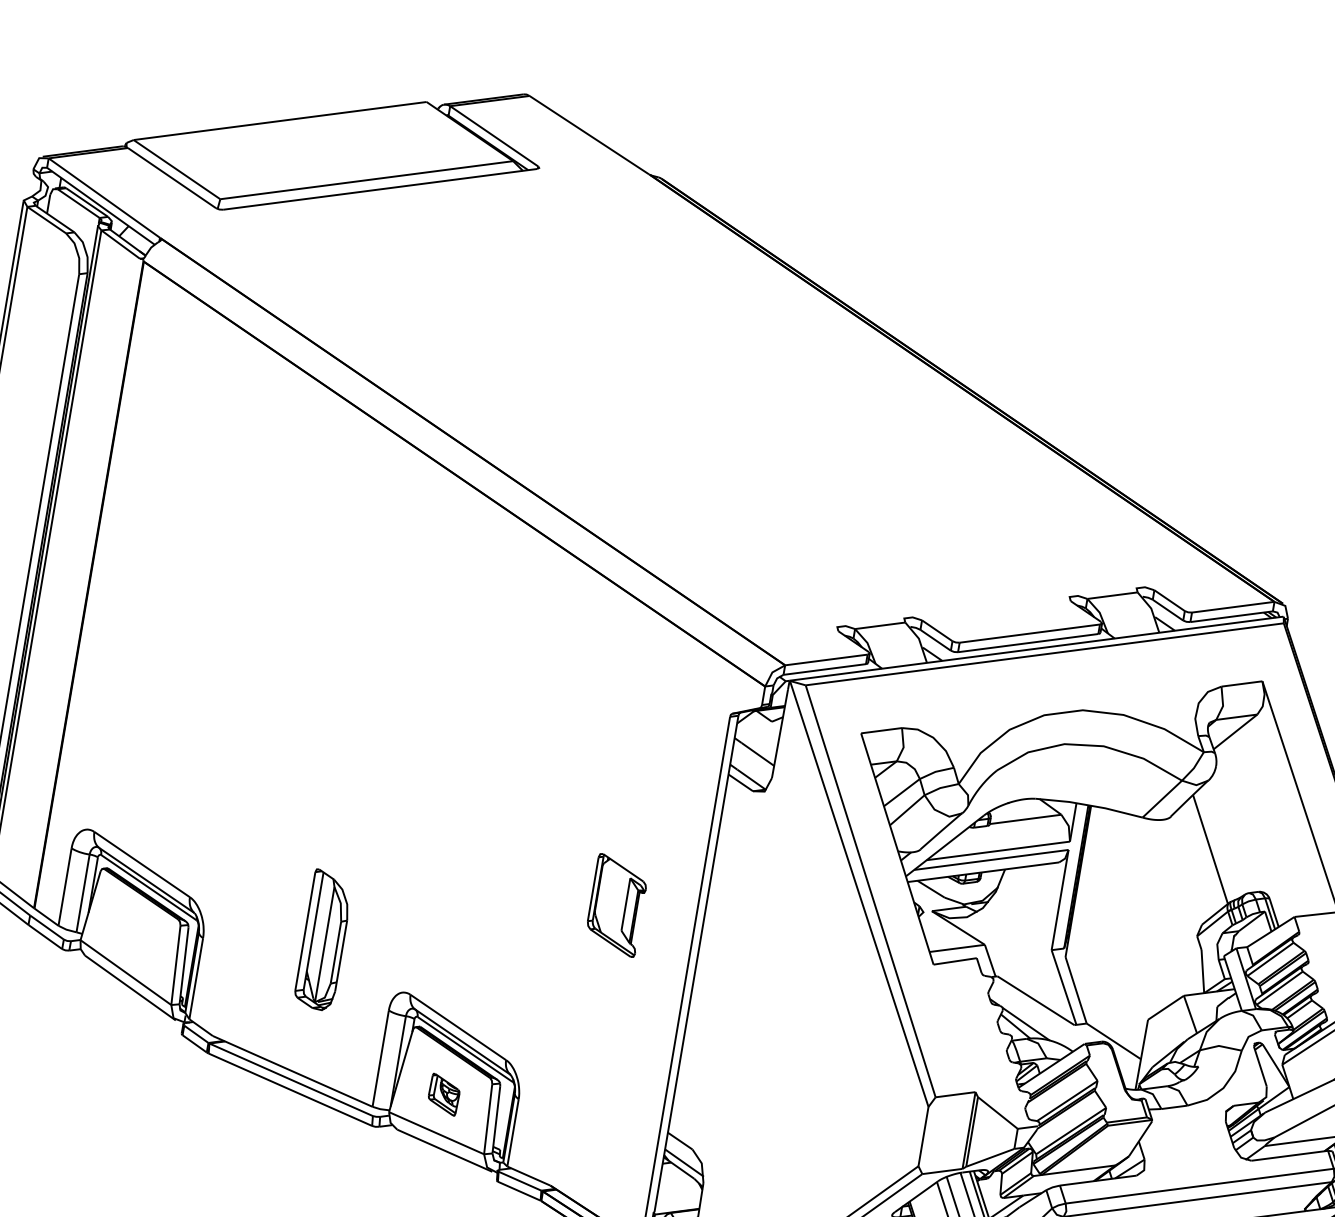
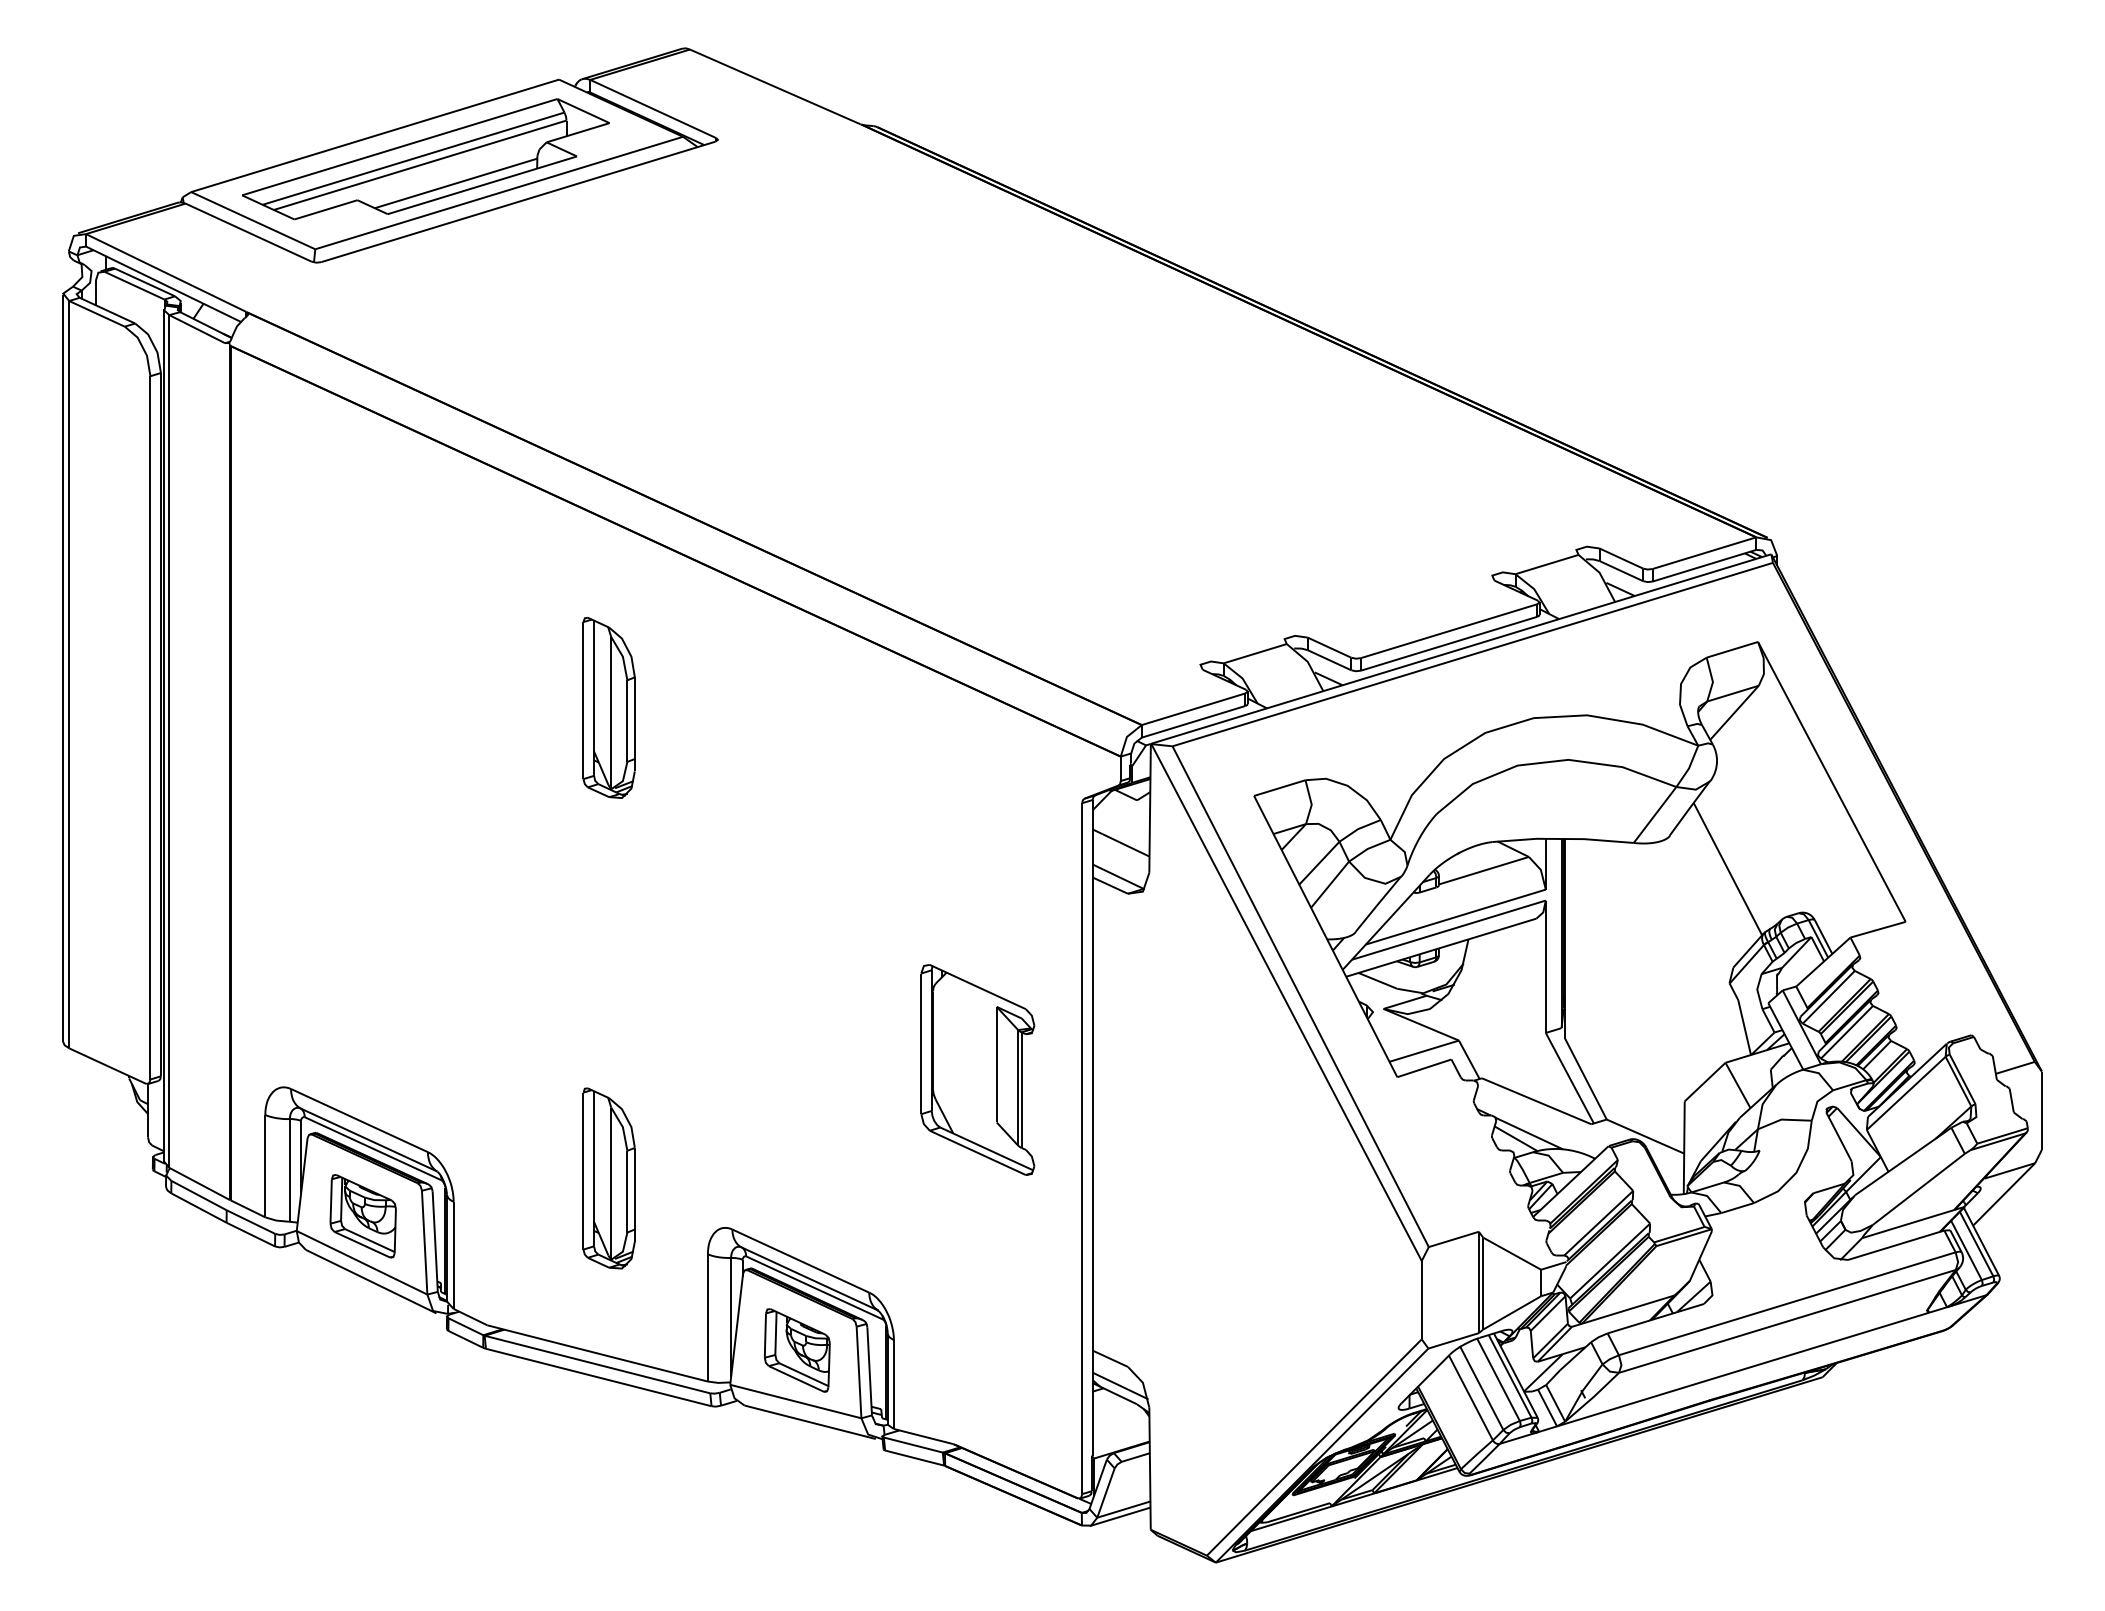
part: (315, 145) -> (425, 159), added
part: (383, 583) -> (608, 707), added
part: (616, 905) -> (977, 1069), size x1.67
part: (132, 937) -> (362, 1216), added
part: (443, 1094) -> (796, 1350), size x1.67

